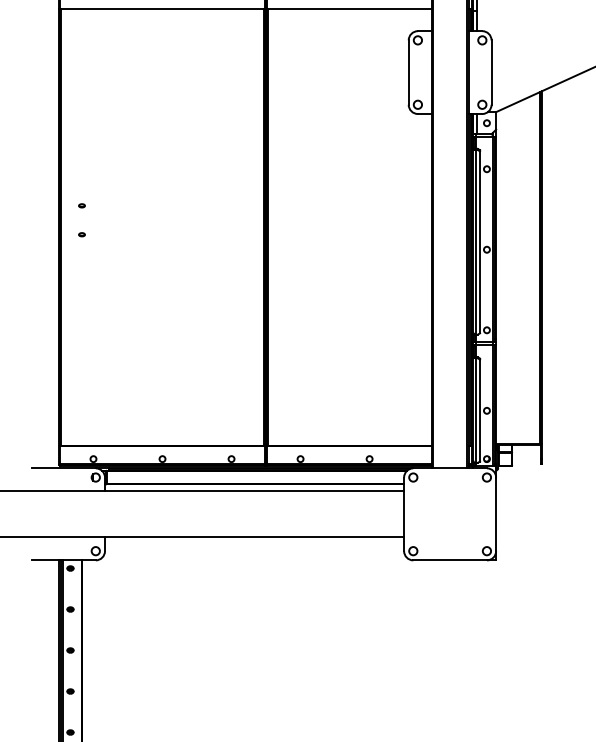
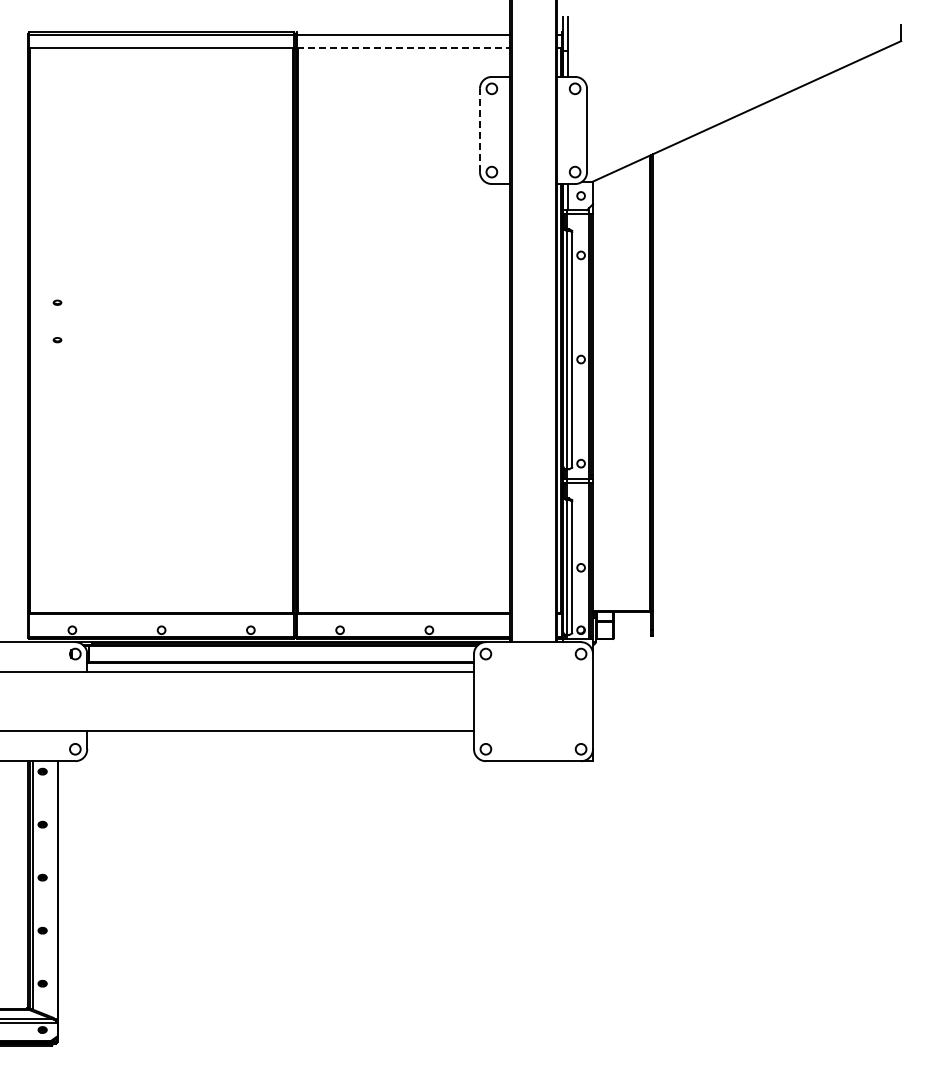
line: (349, 8) -> (403, 47), solid -> dashed
line: (408, 72) -> (479, 130), solid -> dashed

